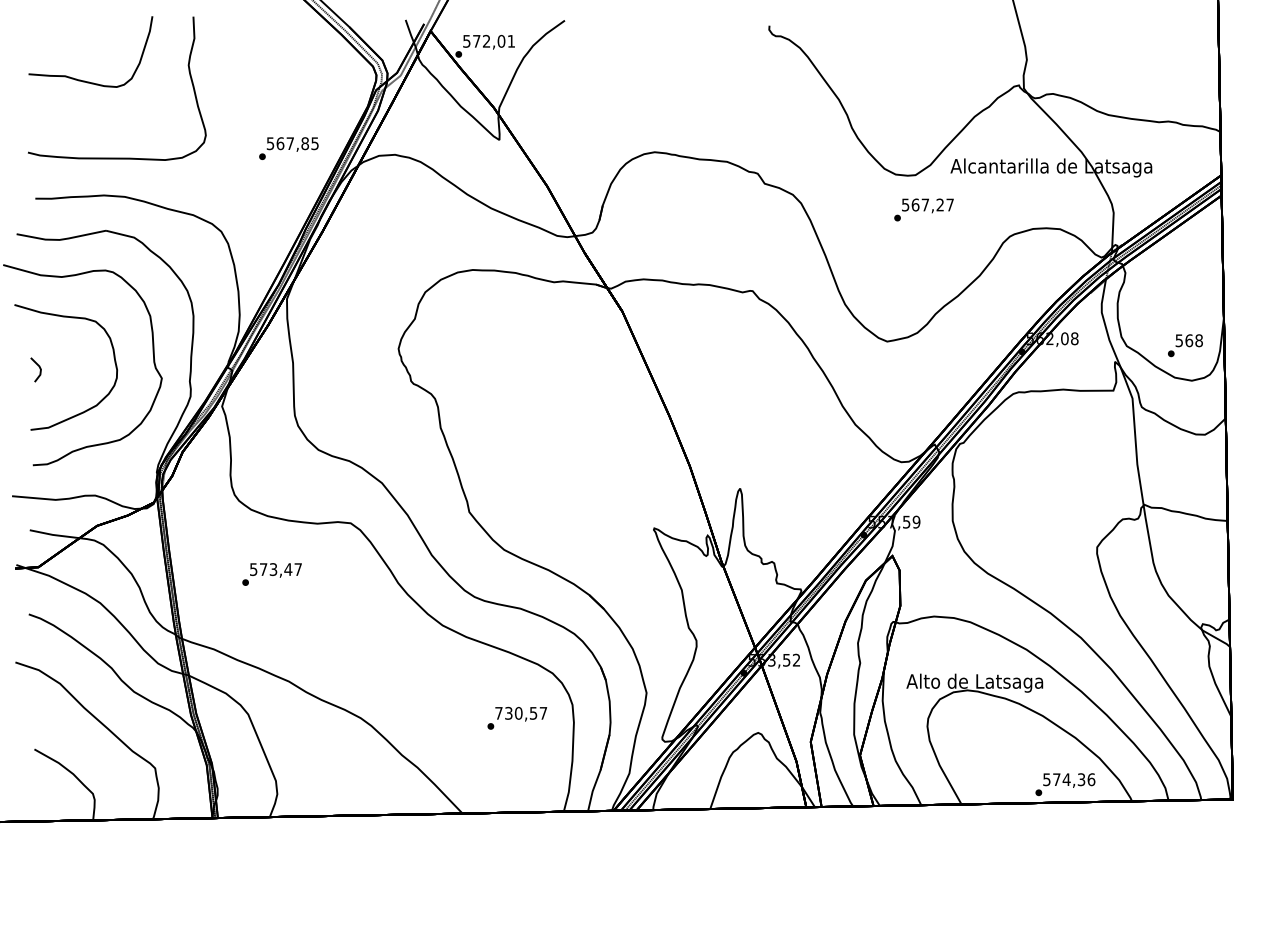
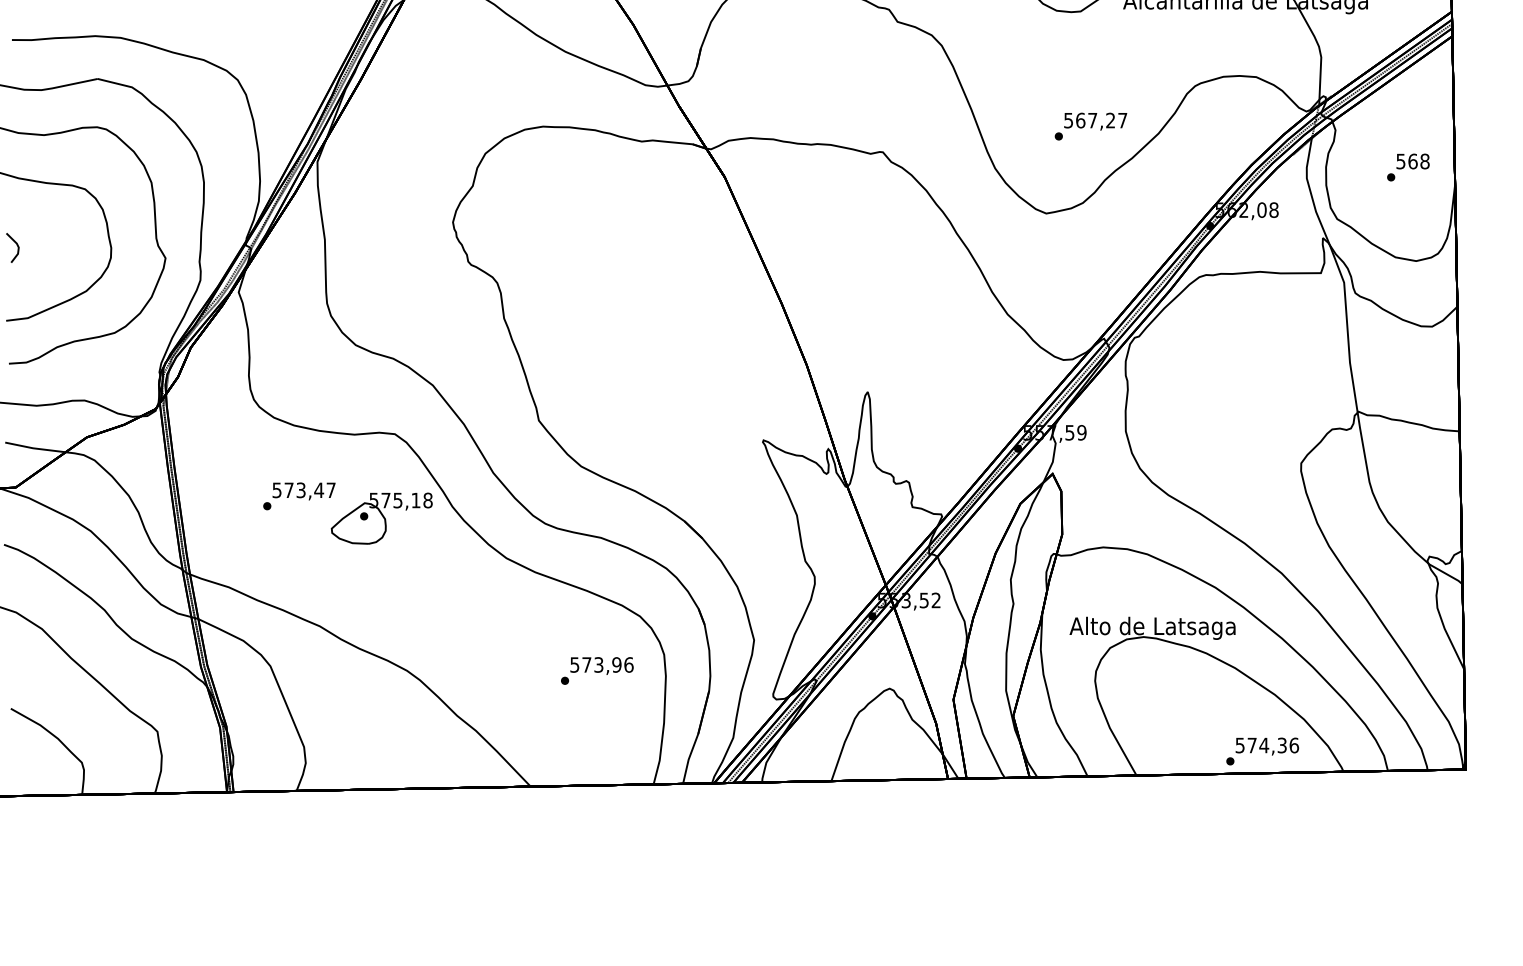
text: (923, 209) -> (1090, 126), moved
text: (1185, 345) -> (1408, 167), moved
part: (339, 592) -> (381, 518), added
text: (521, 712) -> (602, 663), 730,57 -> 573,96

